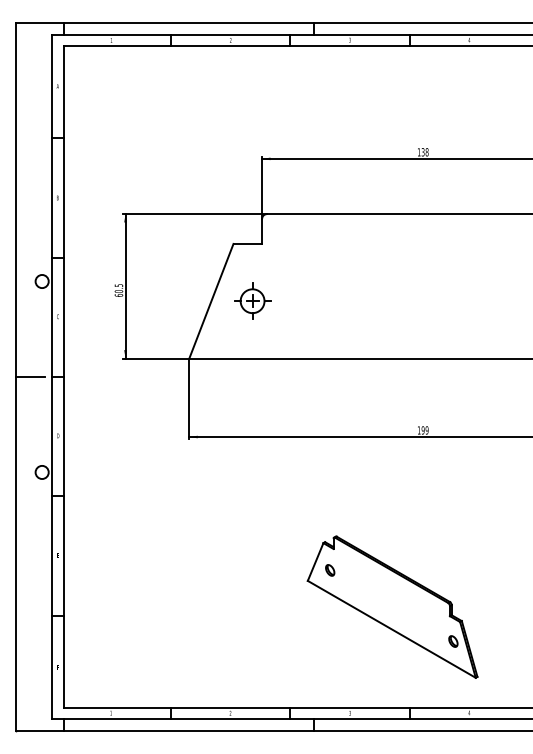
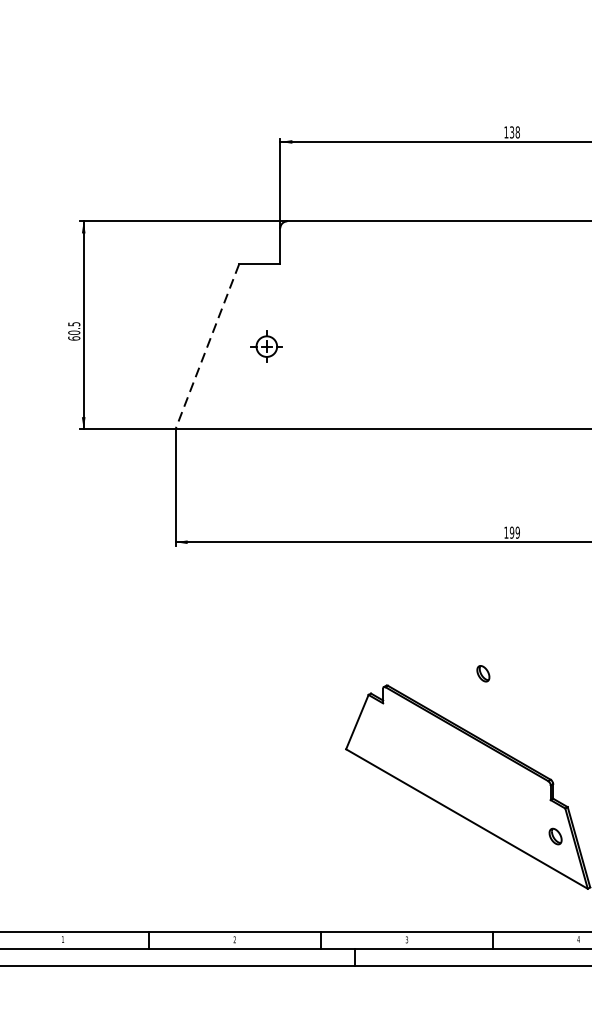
part: (252, 300) -> (266, 345), size x0.6
line: (211, 301) -> (207, 347), solid -> dashed
part: (330, 570) -> (483, 673), moved

